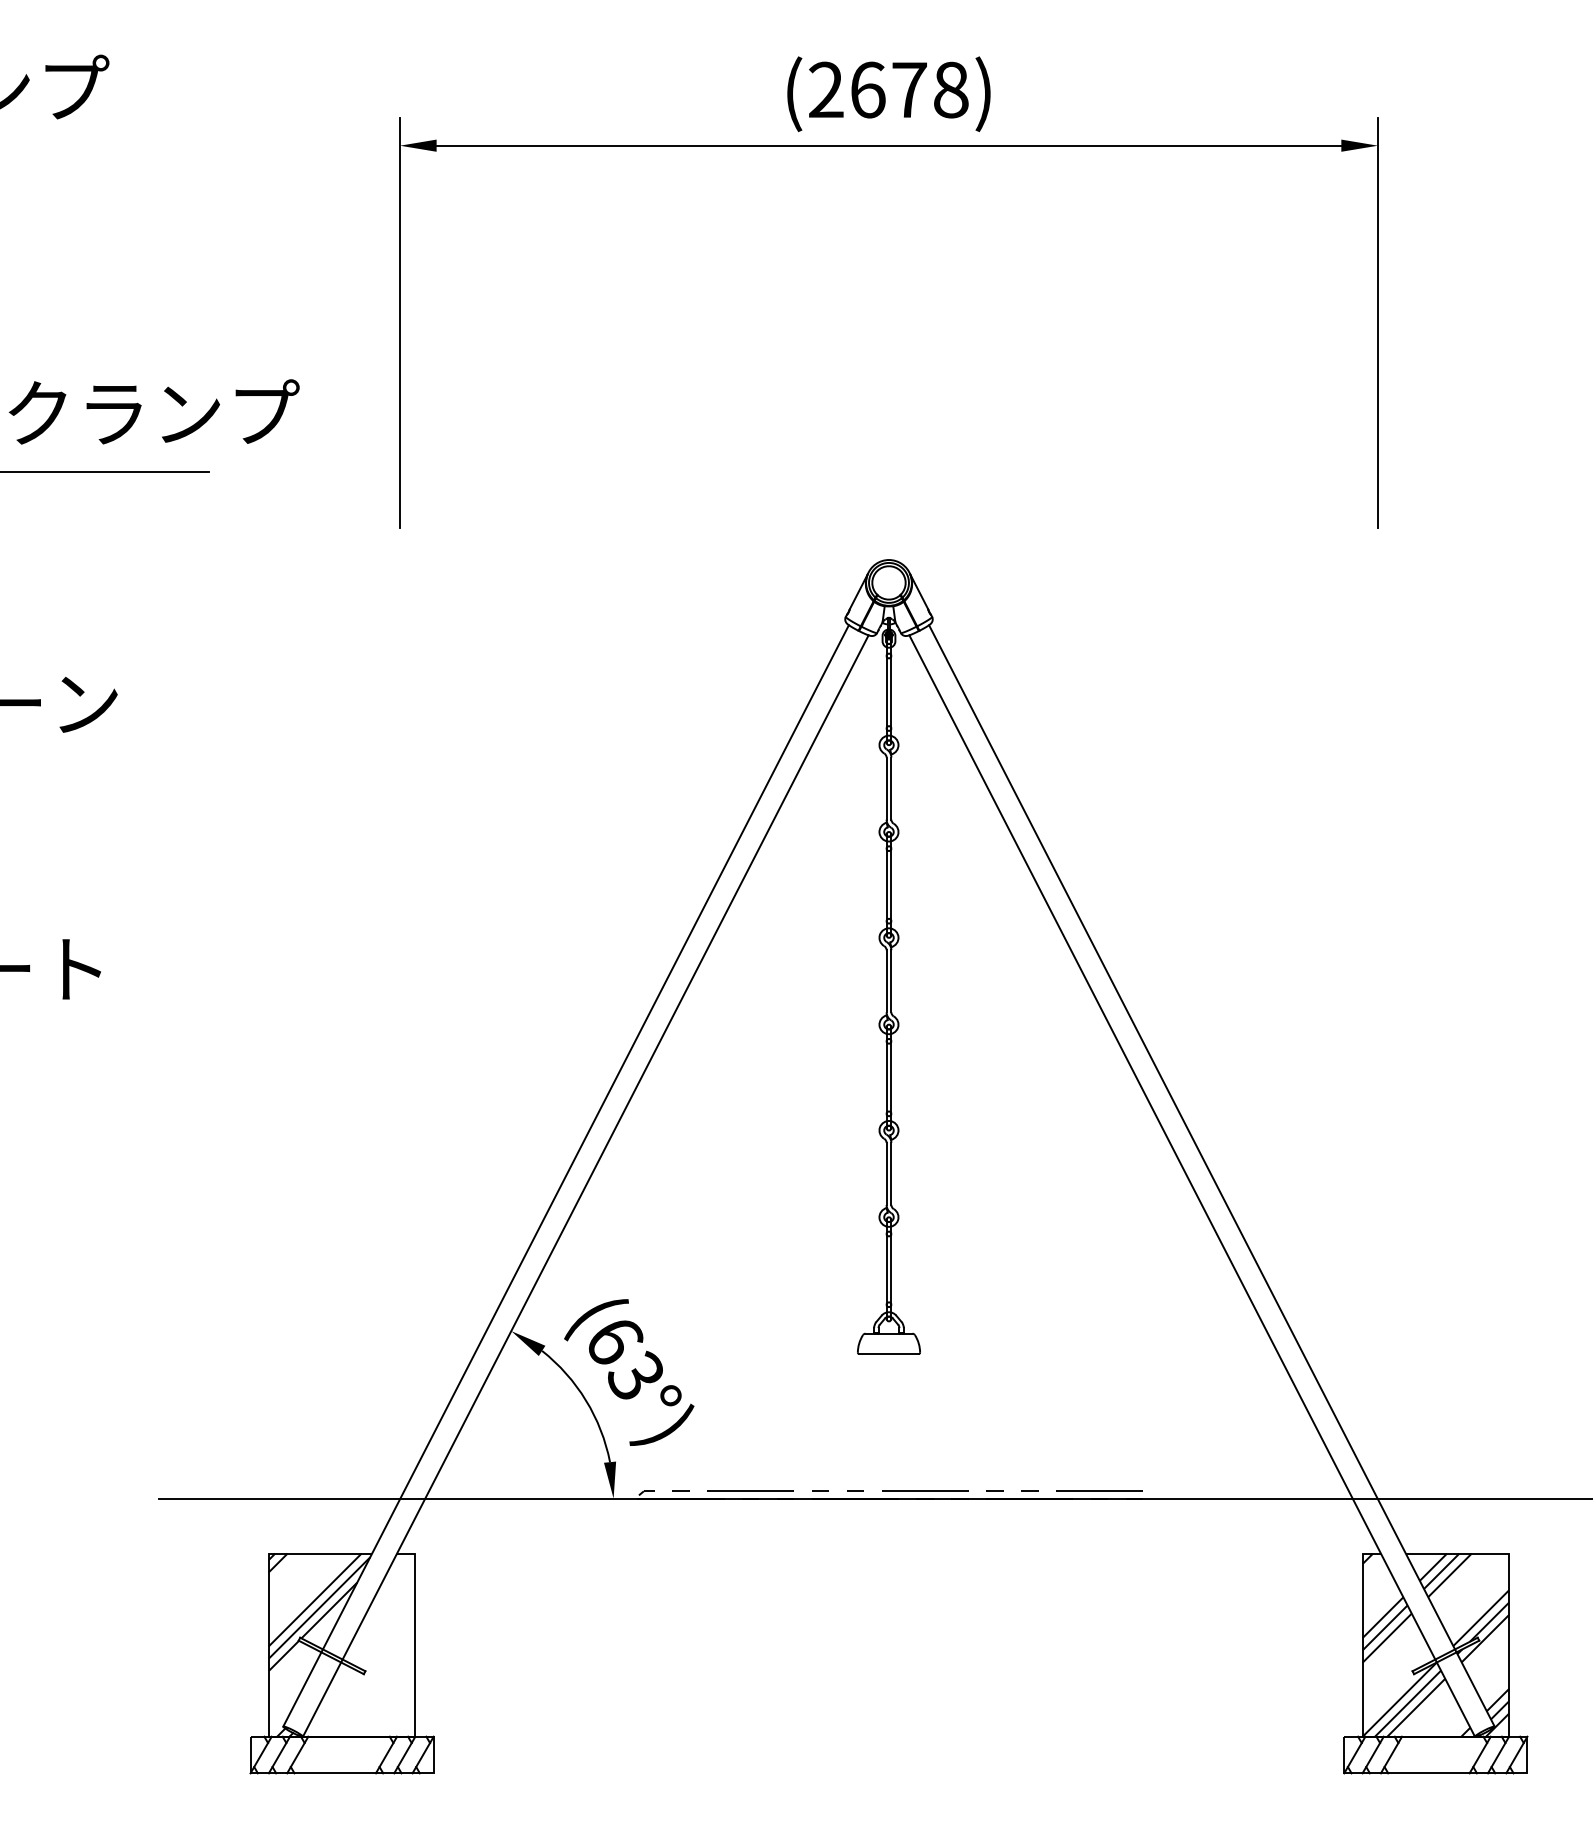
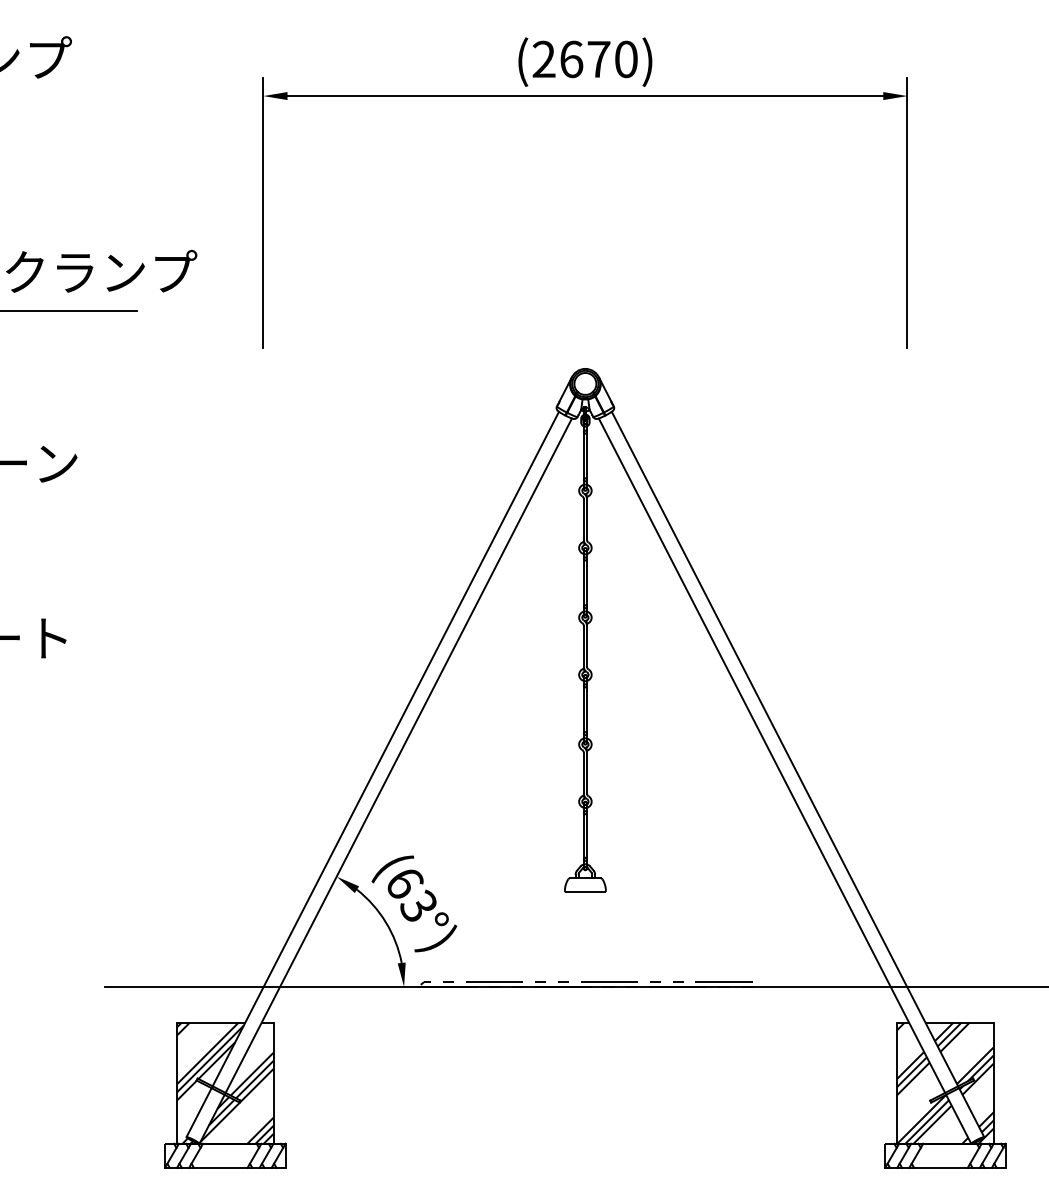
text: (951, 88) -> (626, 58), (2678) -> (2670)
hatch: (359, 1666) -> (236, 1097), added

